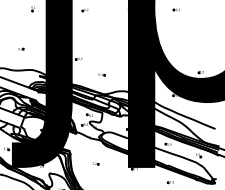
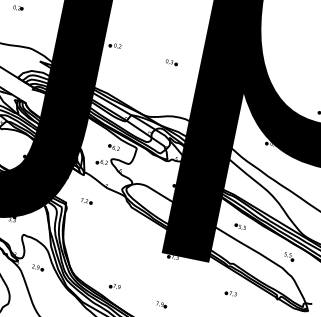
part: (101, 74) -> (171, 61), moved
part: (95, 163) -> (86, 200), moved

